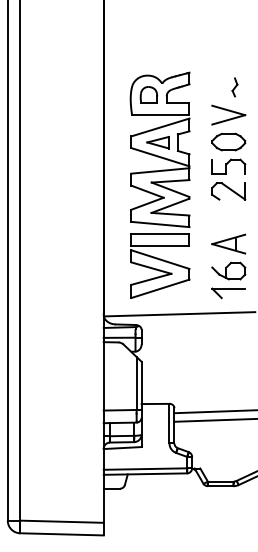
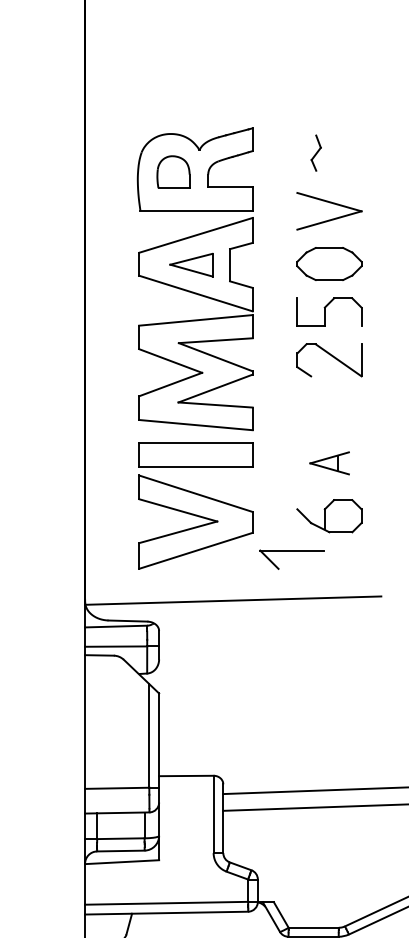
part: (234, 87) -> (315, 153), moved
part: (228, 243) -> (328, 462), size x0.6
part: (228, 293) -> (291, 559), moved

